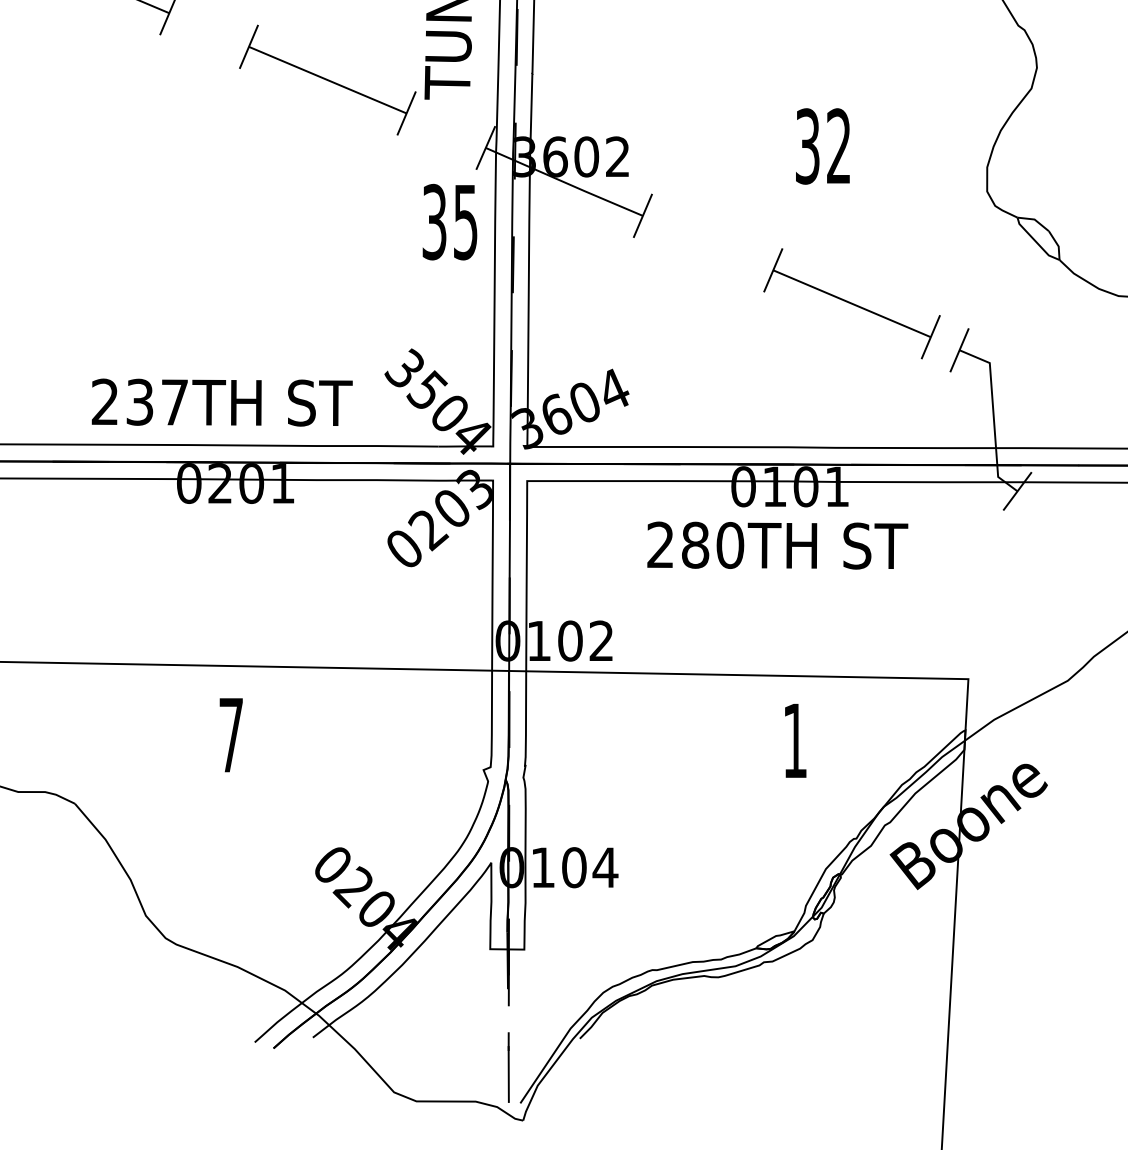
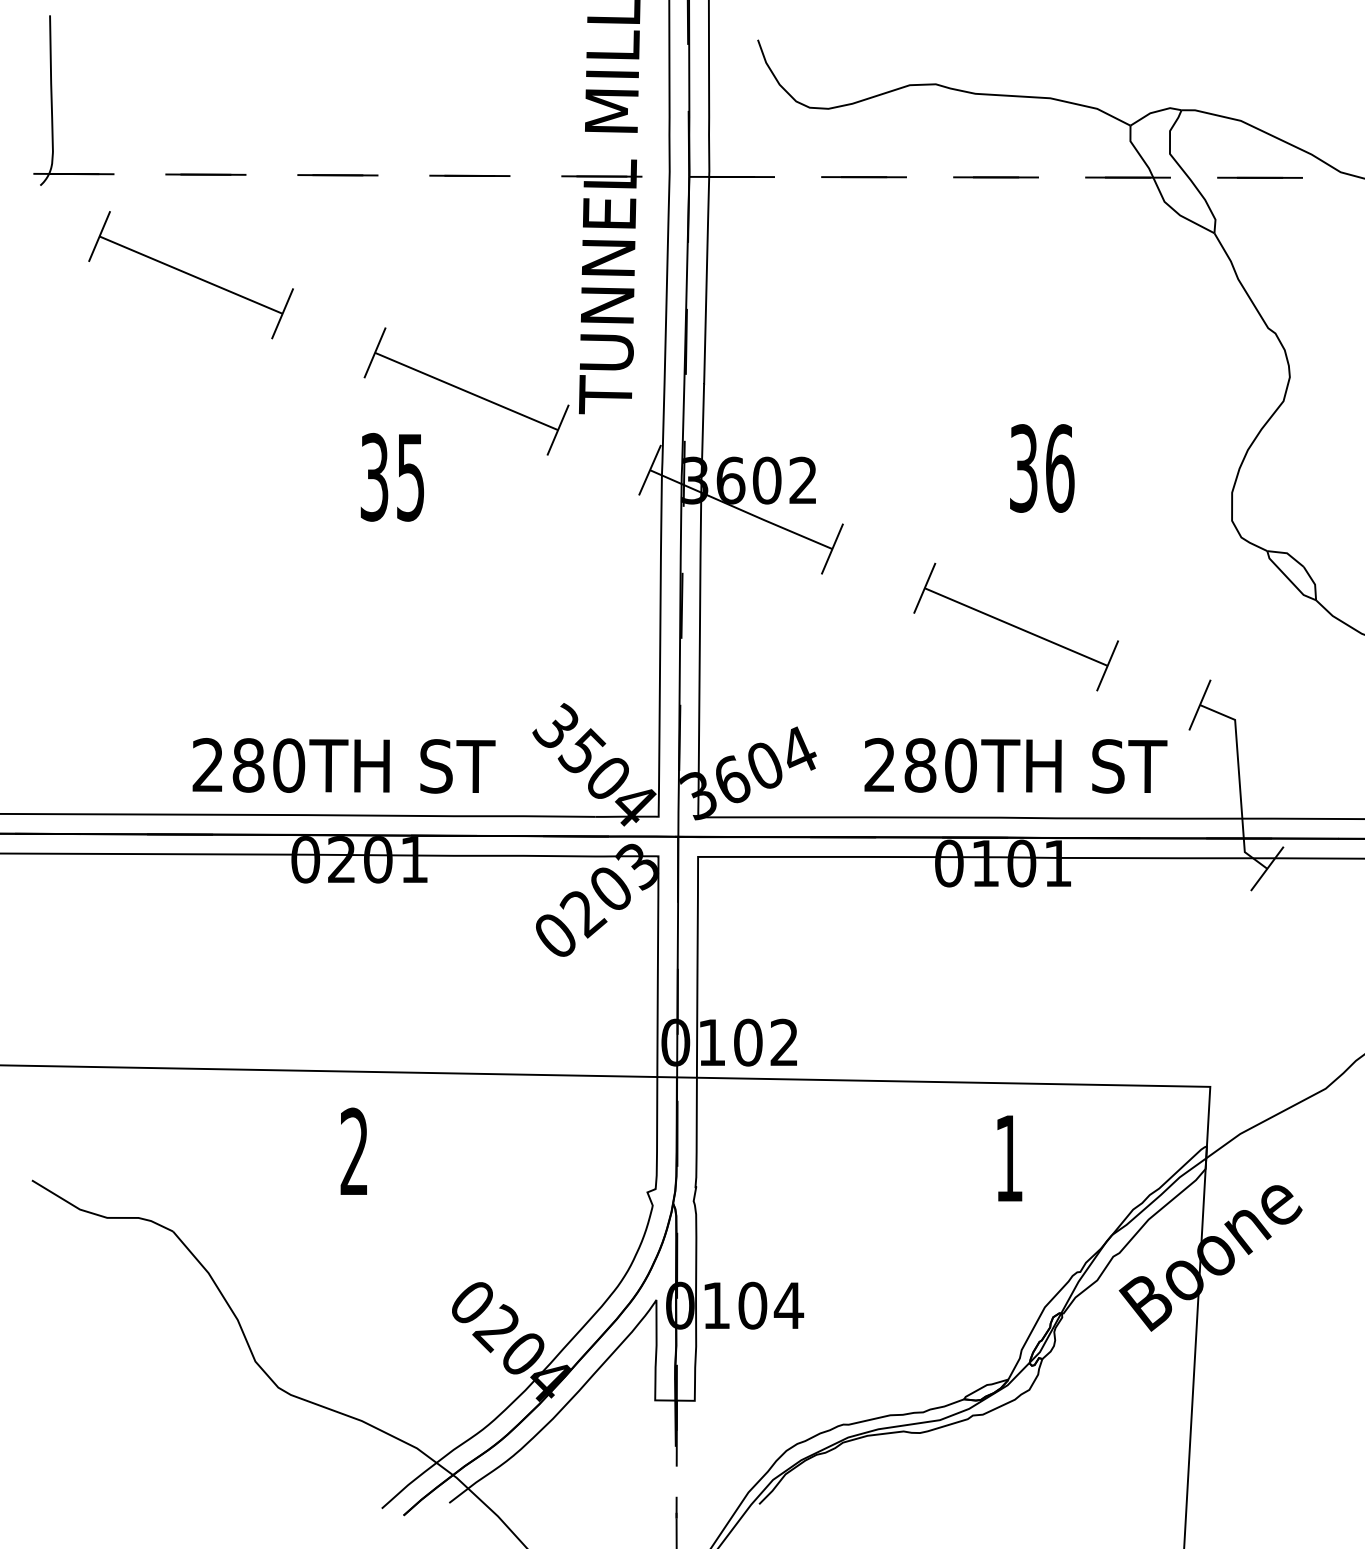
text: (839, 146) -> (1060, 468), 32 -> 36
text: (449, 222) -> (391, 477), moved
part: (851, 303) -> (1015, 626), moved
text: (157, 402) -> (268, 765), 237TH -> 280TH
text: (777, 545) -> (1015, 765), moved
text: (230, 733) -> (353, 1150), 7 -> 2

